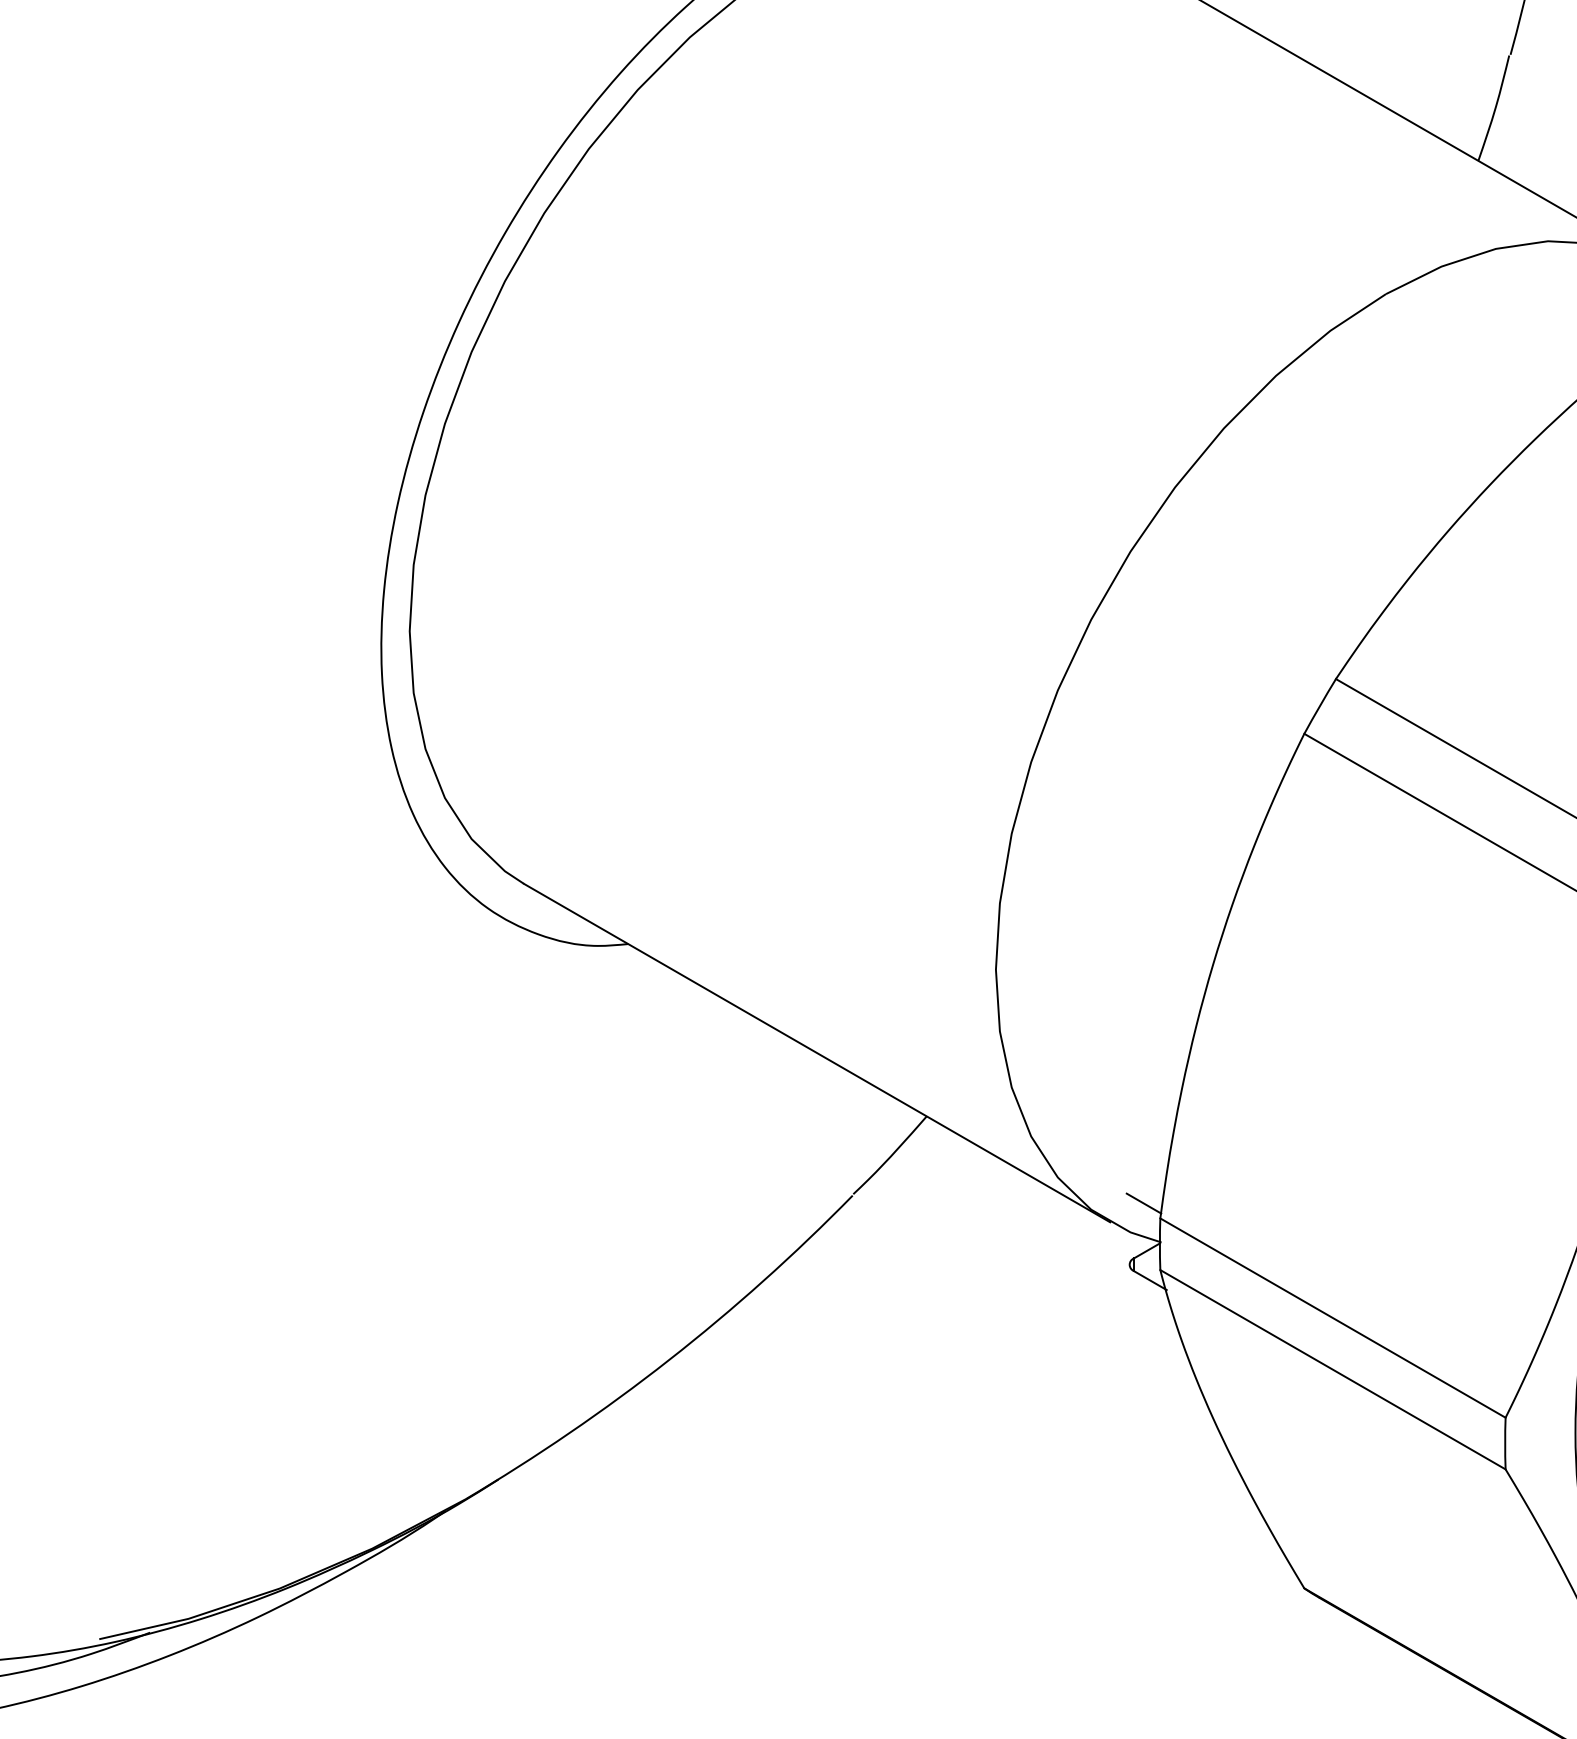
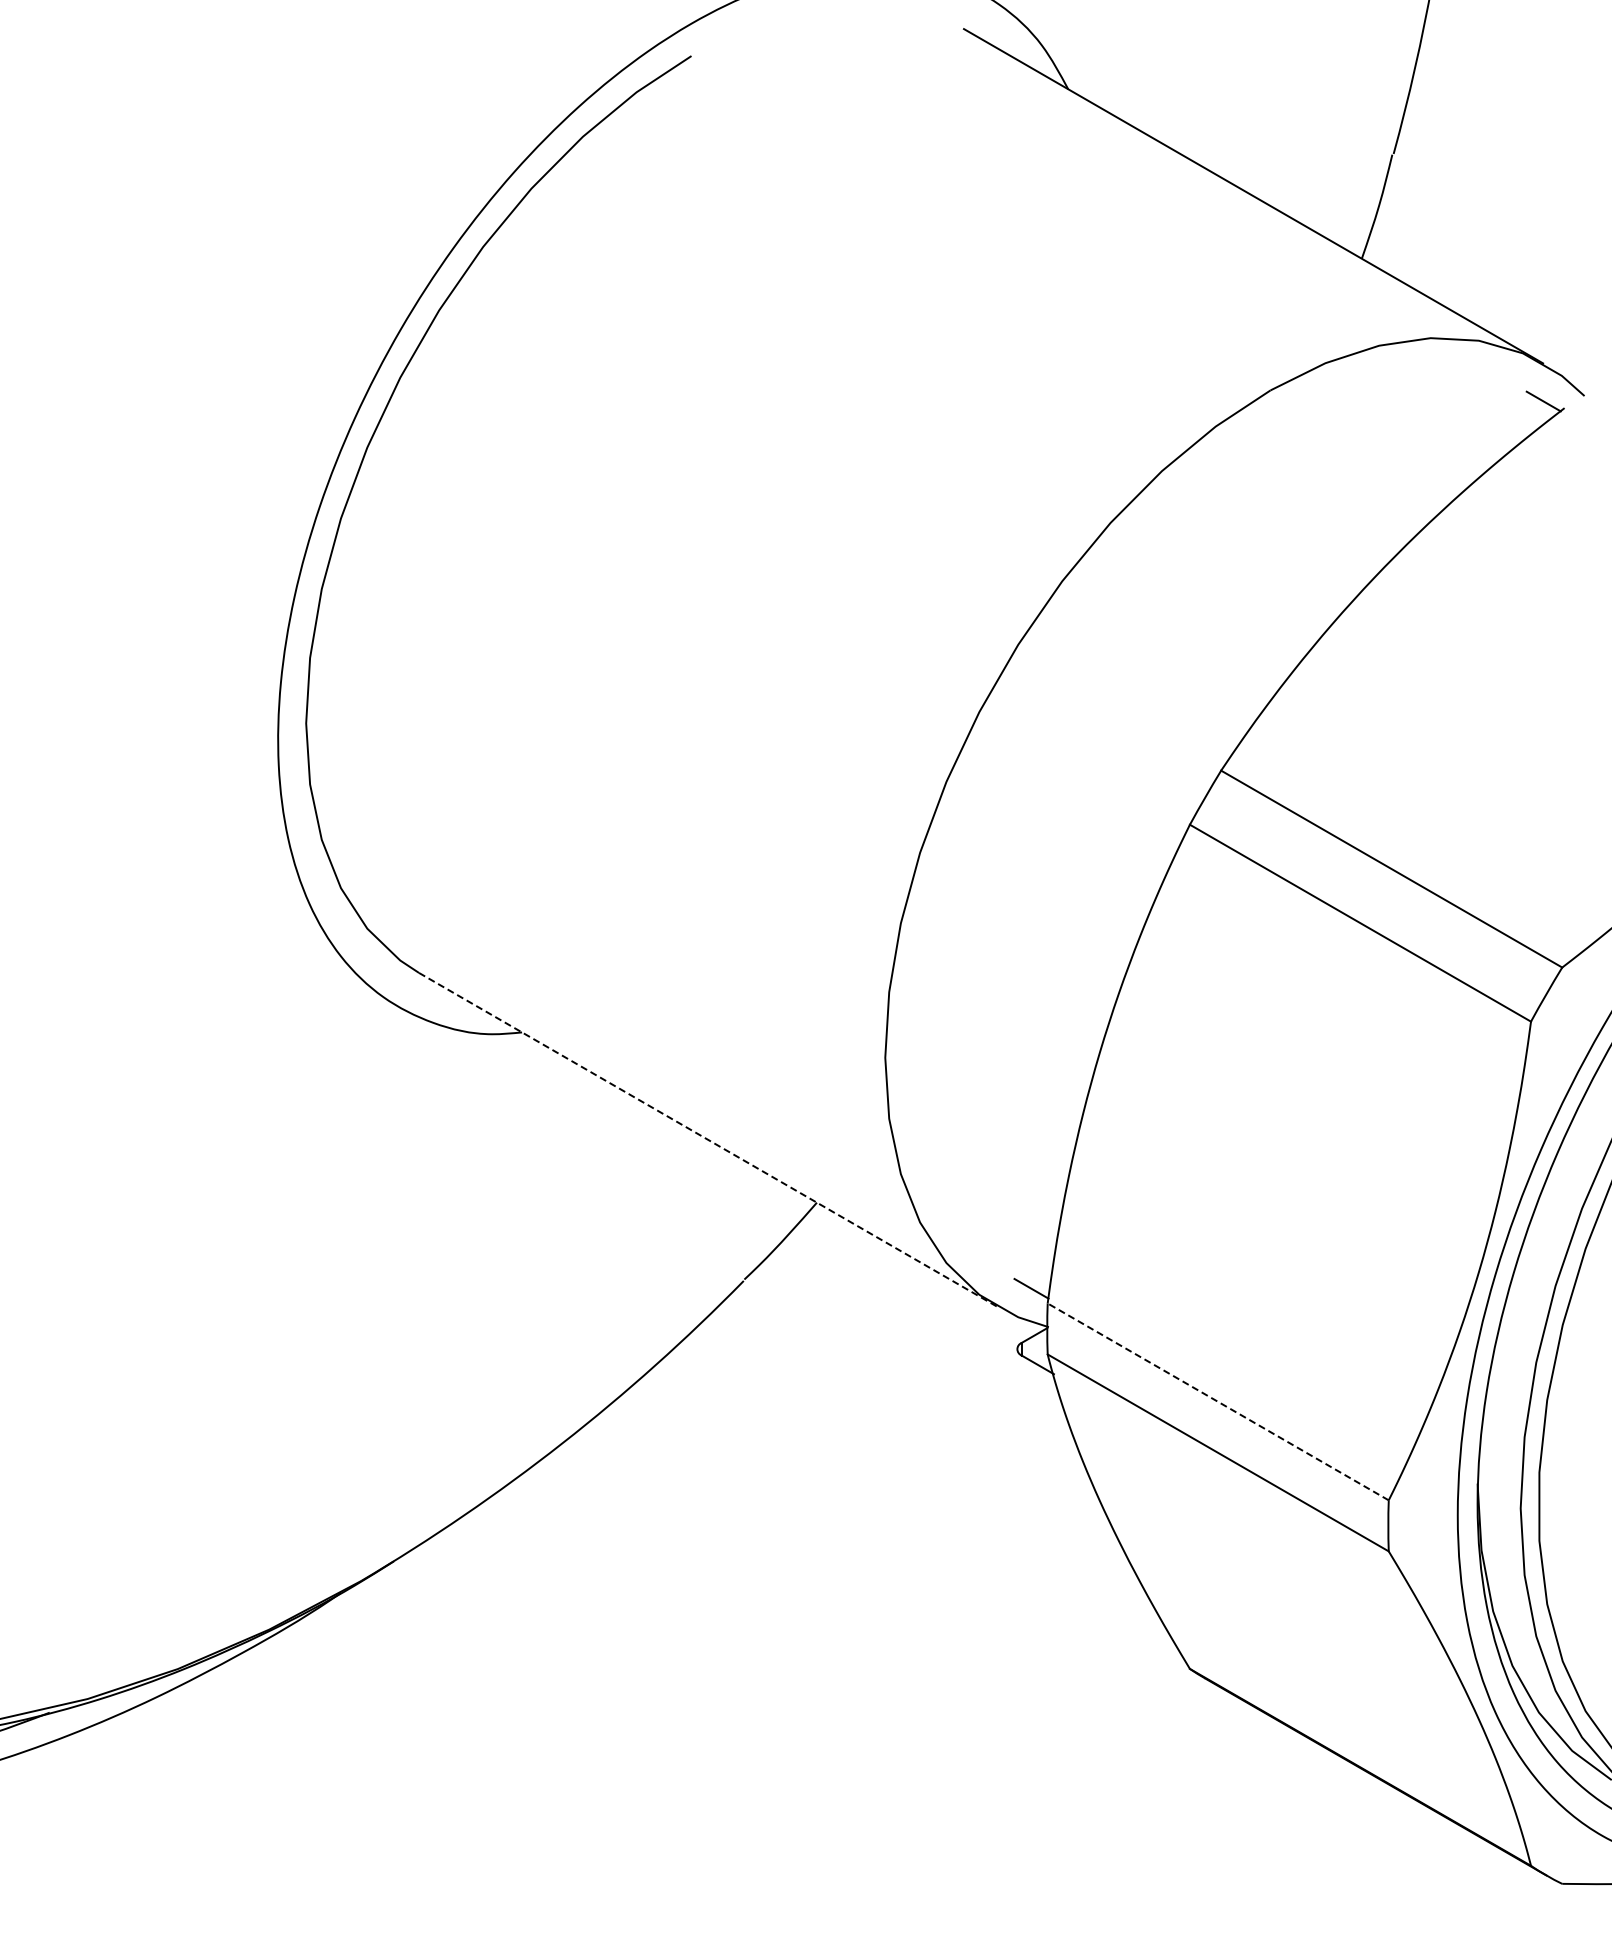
line: (817, 1053) -> (709, 1140), solid -> dashed
line: (1333, 1317) -> (1218, 1401), solid -> dashed

